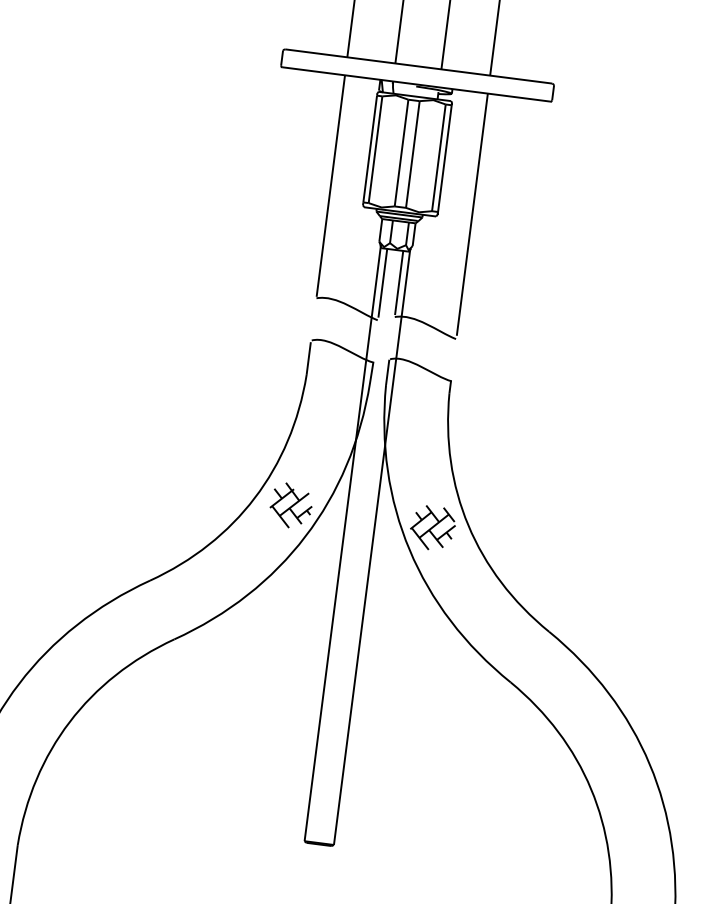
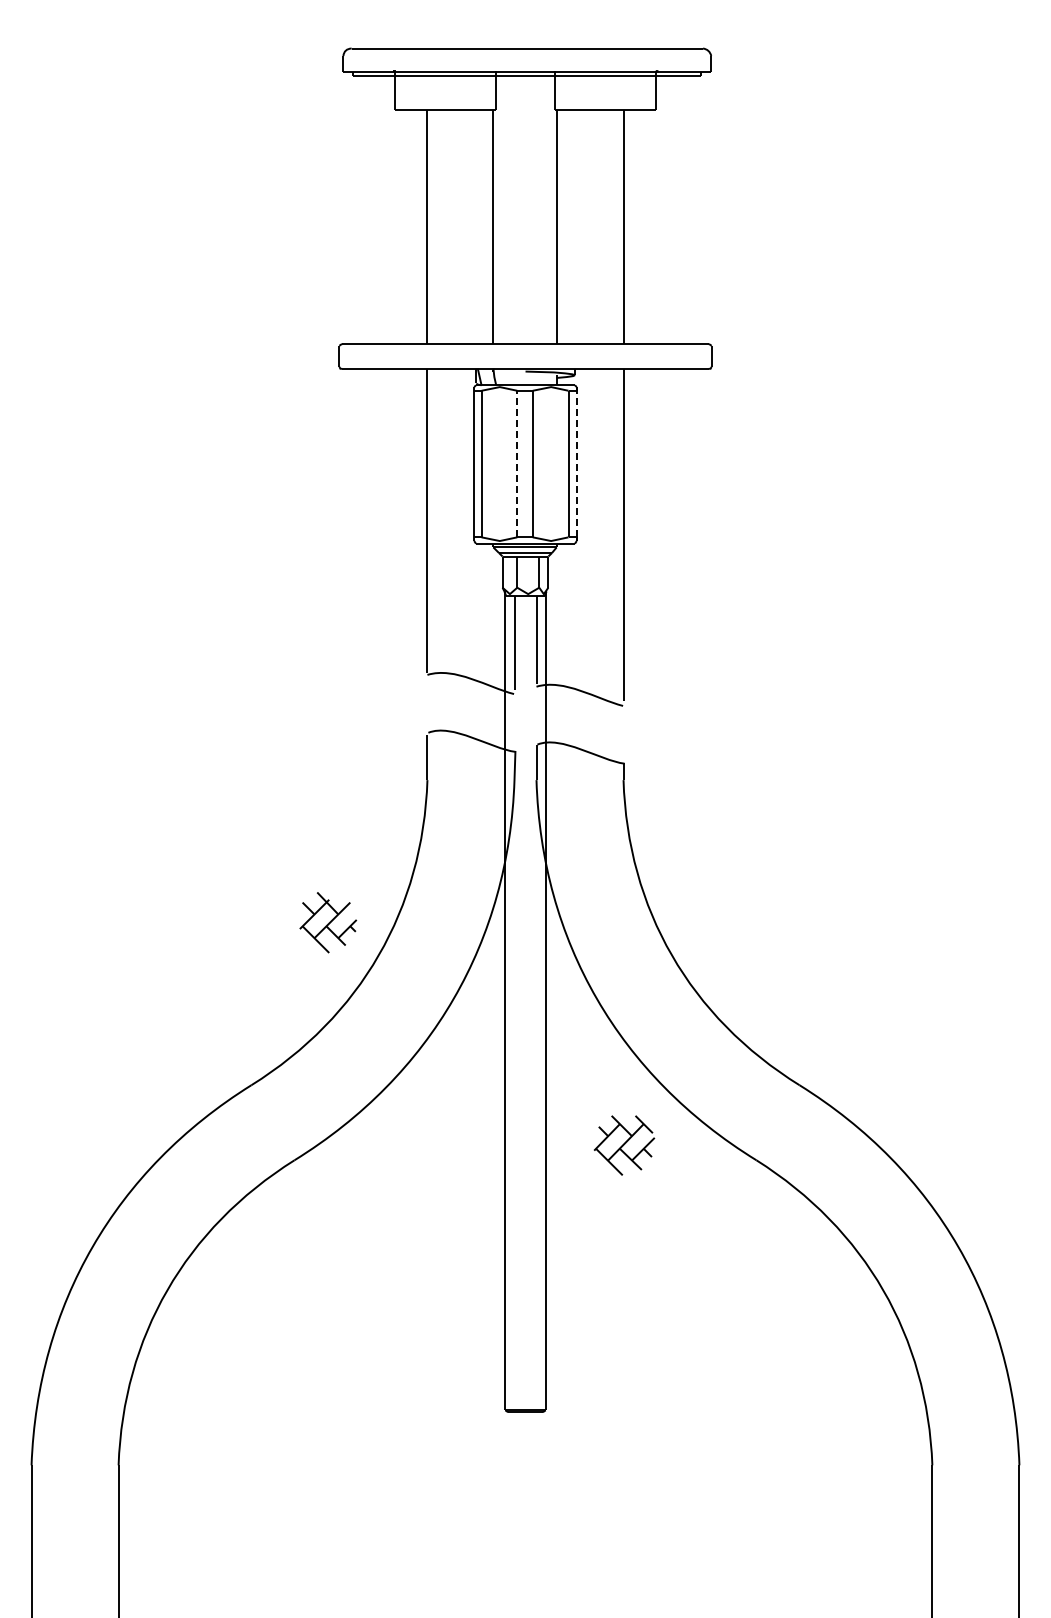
line: (401, 152) -> (517, 463), solid -> dashed
line: (444, 158) -> (576, 463), solid -> dashed
part: (291, 505) -> (328, 922), moved
part: (432, 528) -> (624, 1145), moved

